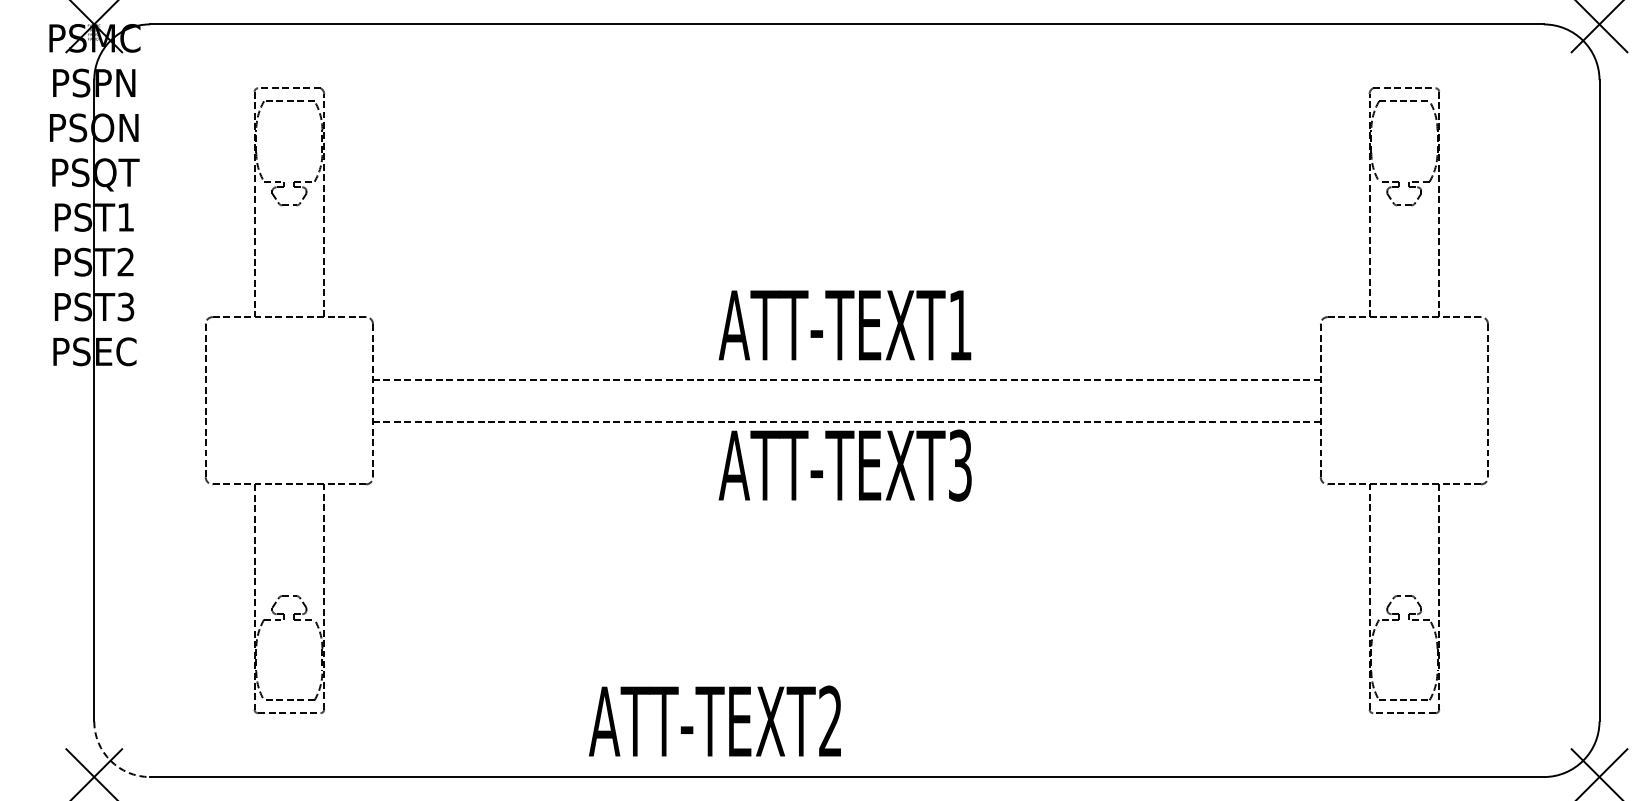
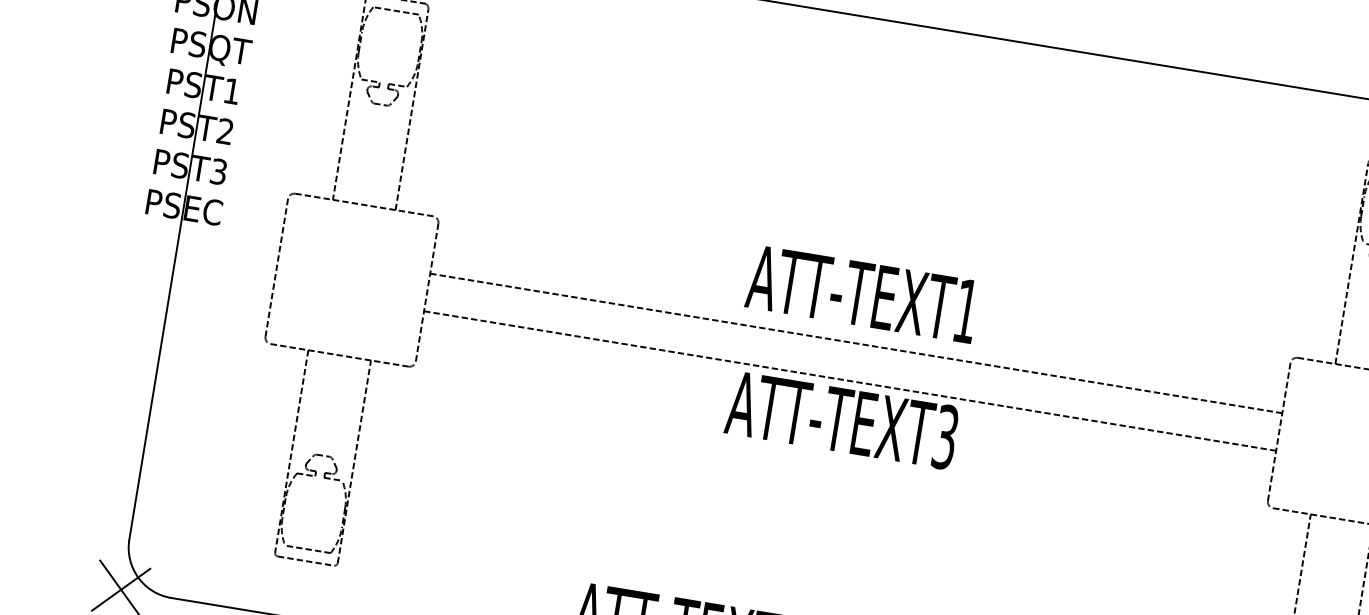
arc: (110, 760) -> (138, 577), dashed -> solid

